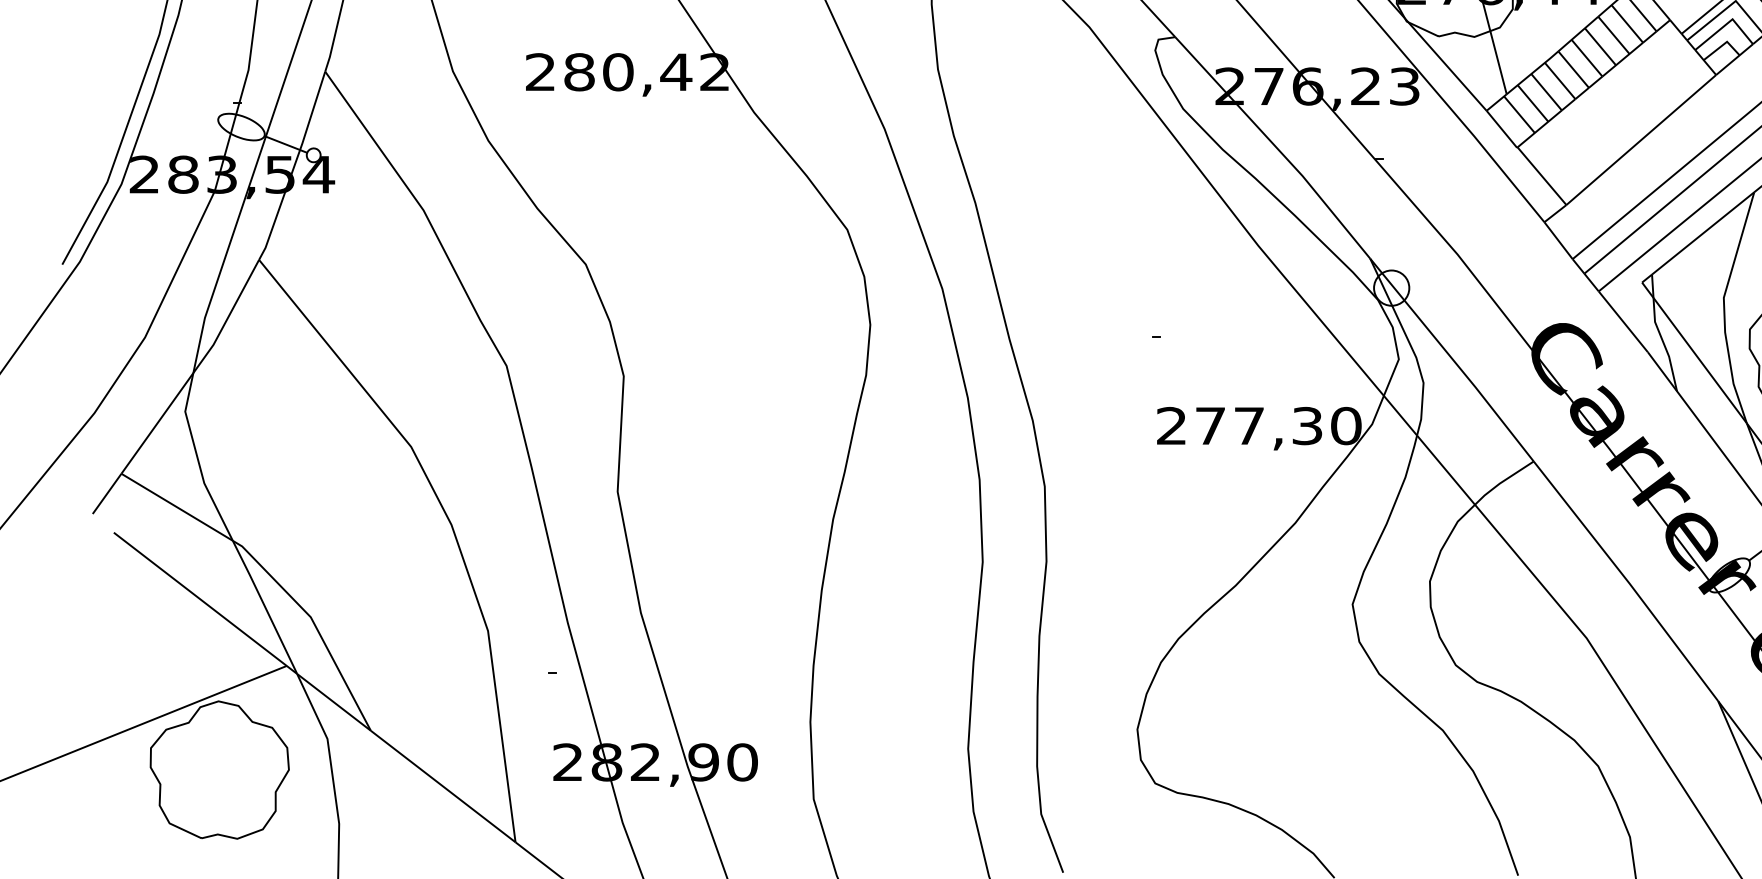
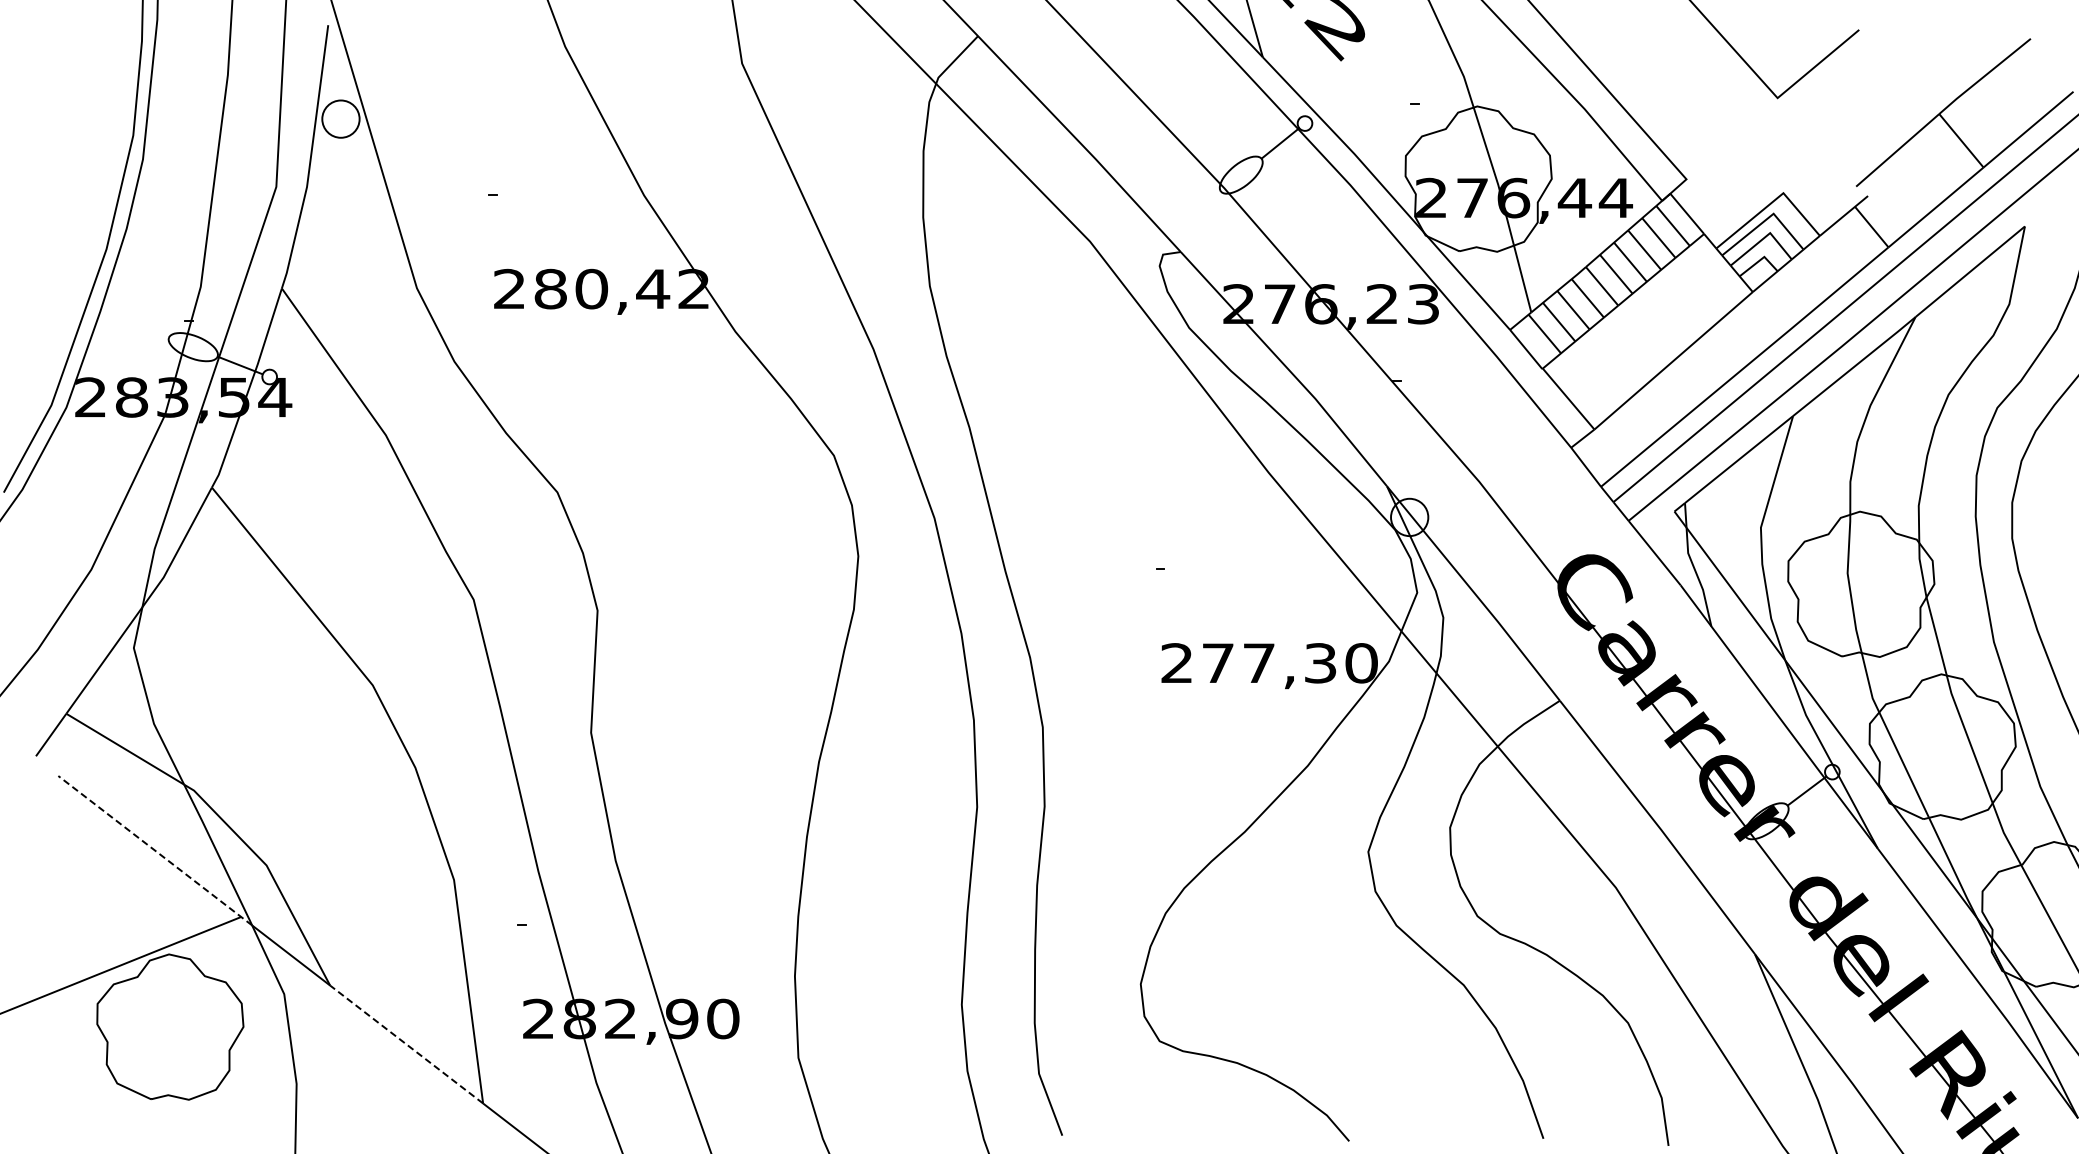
line: (204, 603) -> (154, 850), solid -> dashed
line: (443, 786) -> (406, 1044), solid -> dashed

